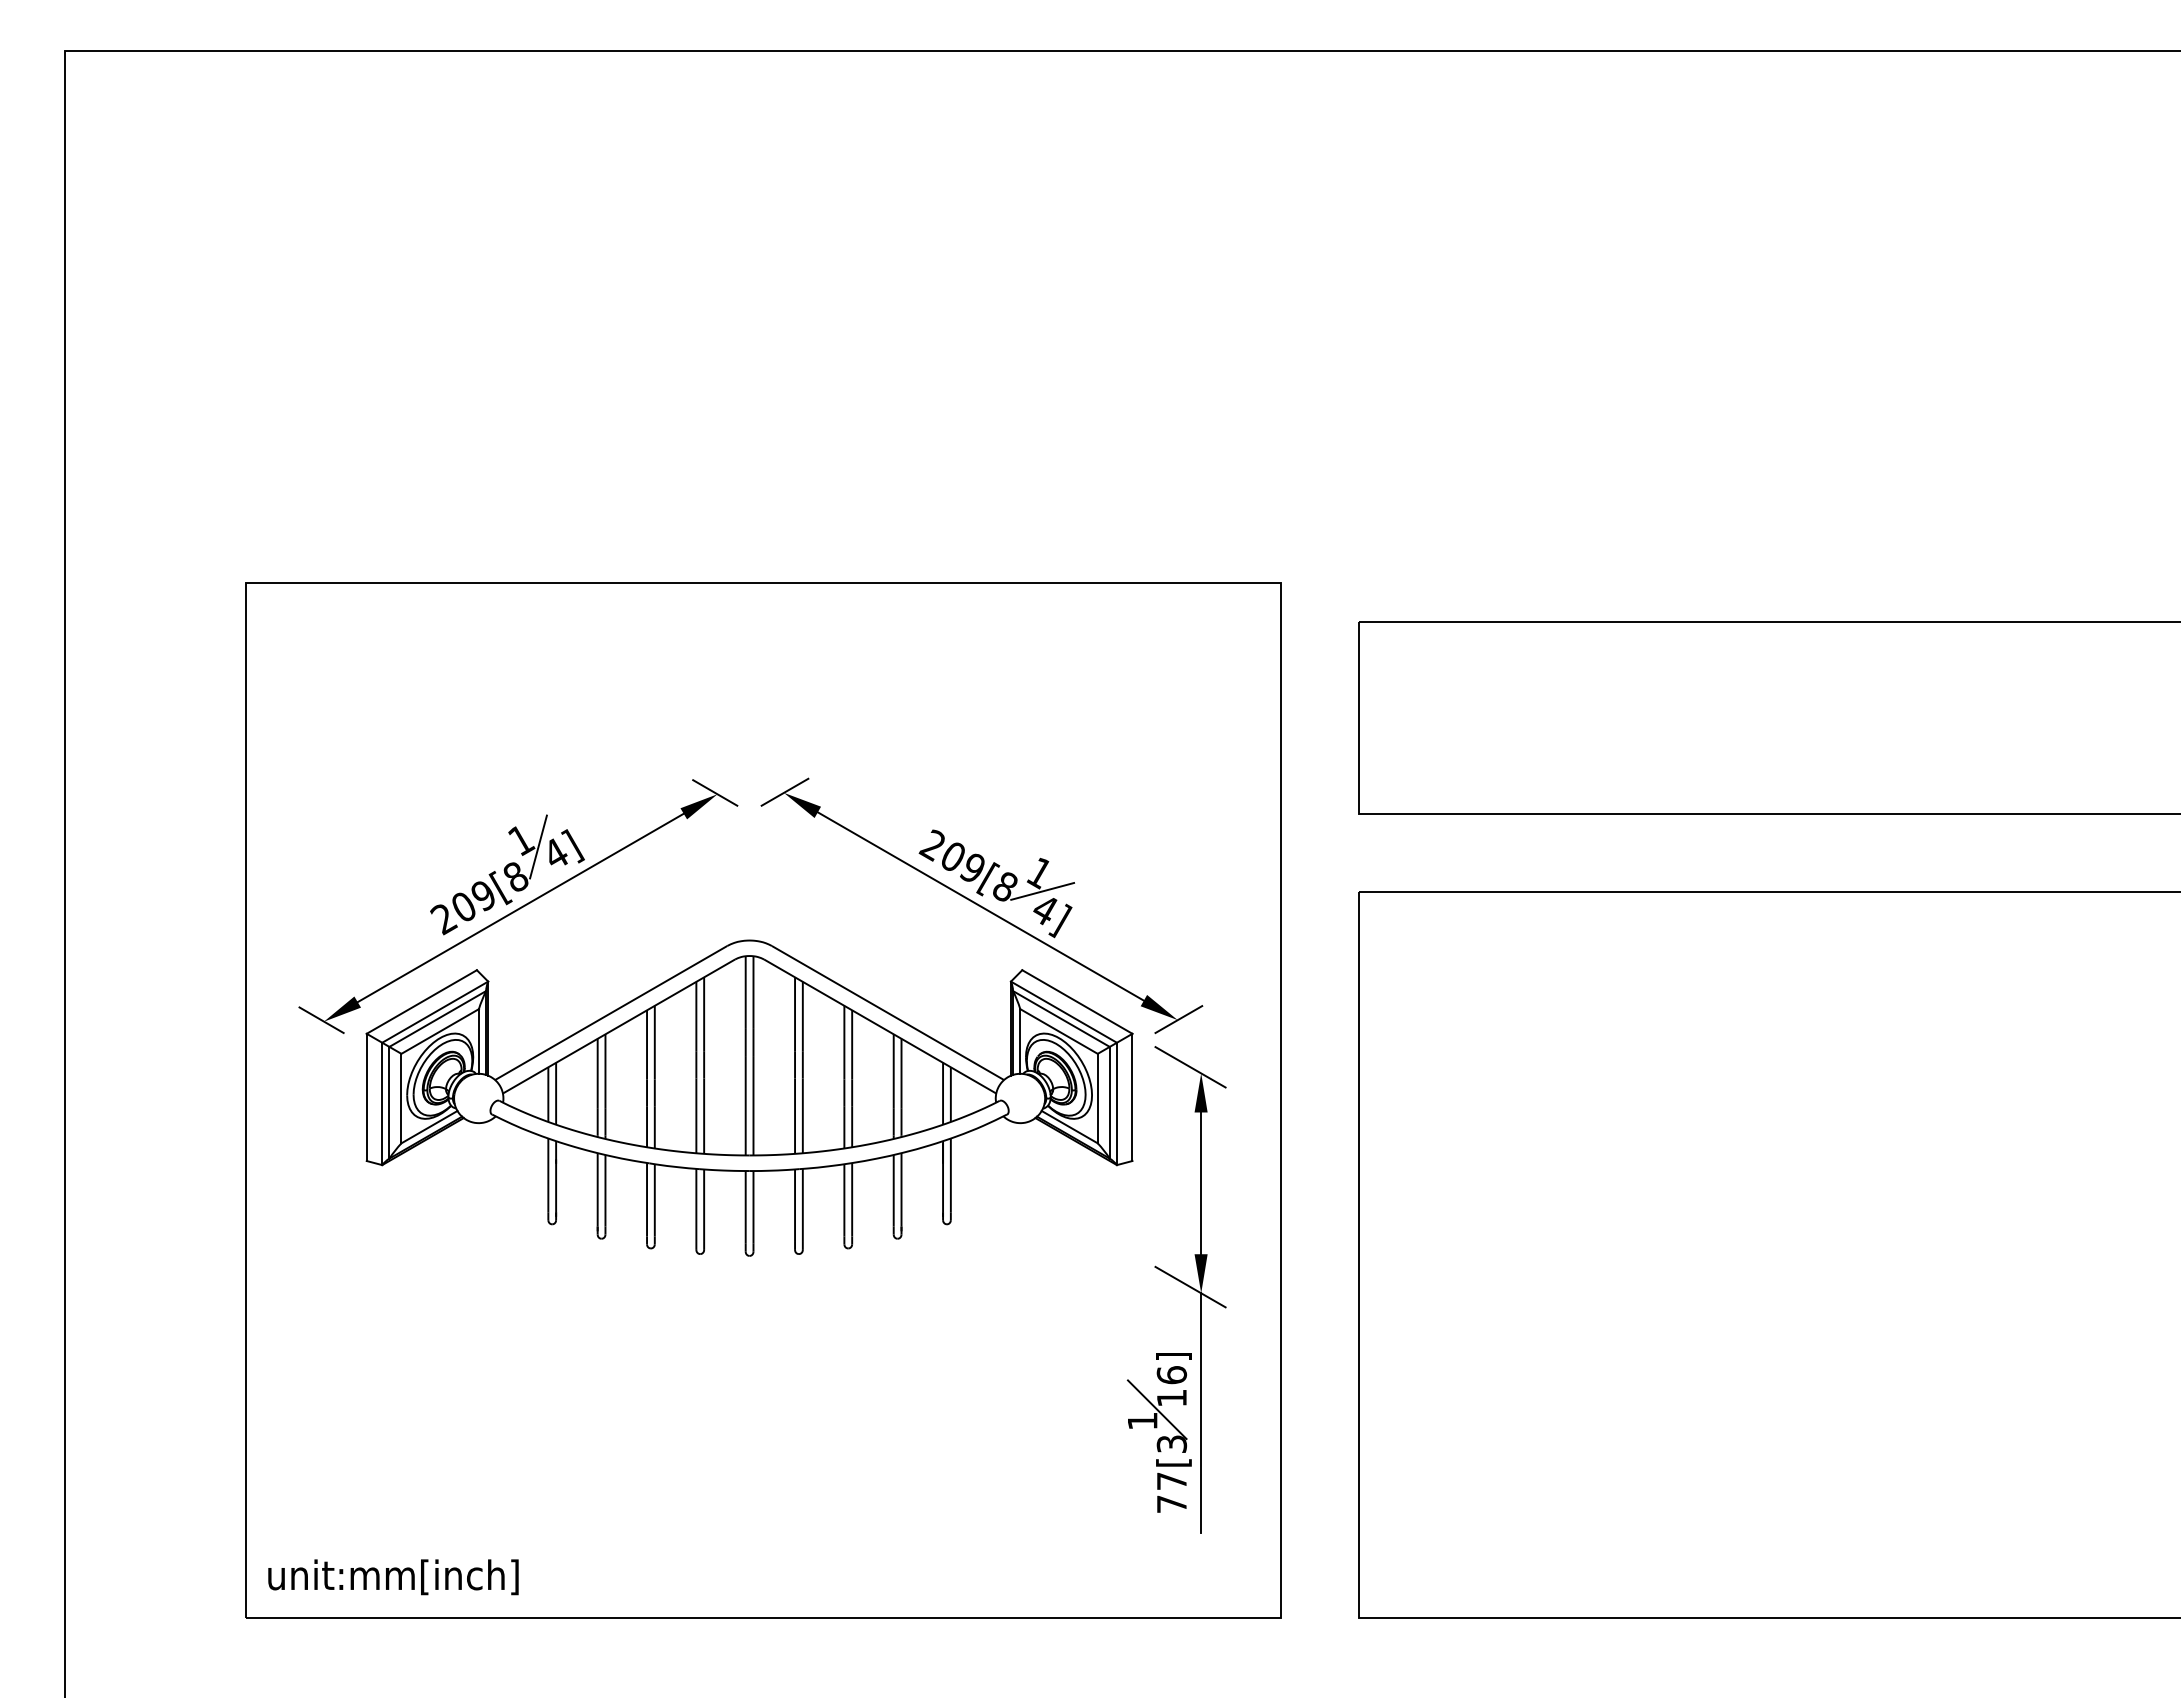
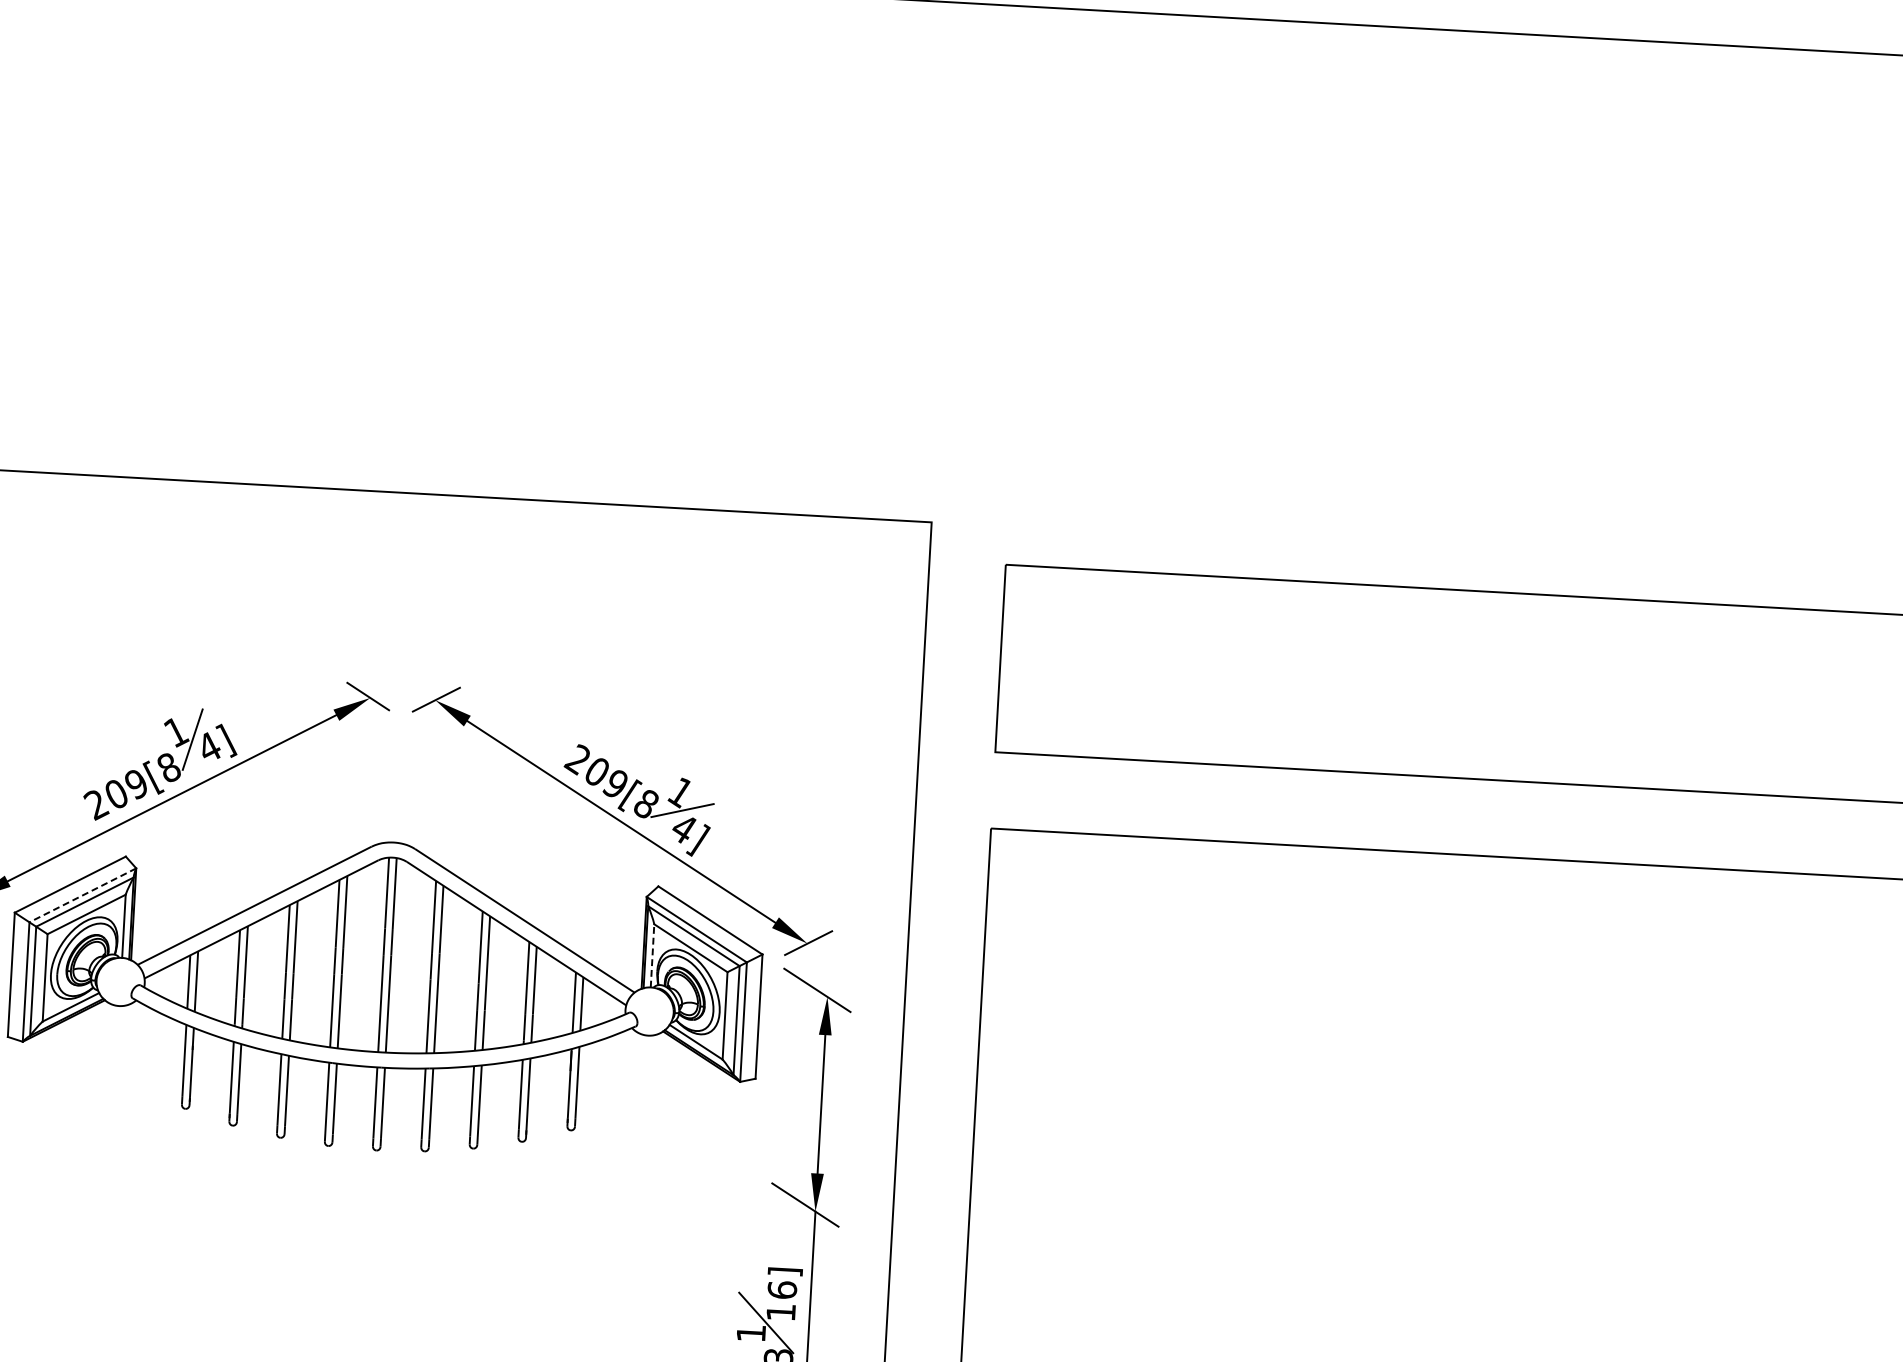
line: (434, 1012) -> (82, 895), solid -> dashed
line: (1020, 1041) -> (652, 955), solid -> dashed

